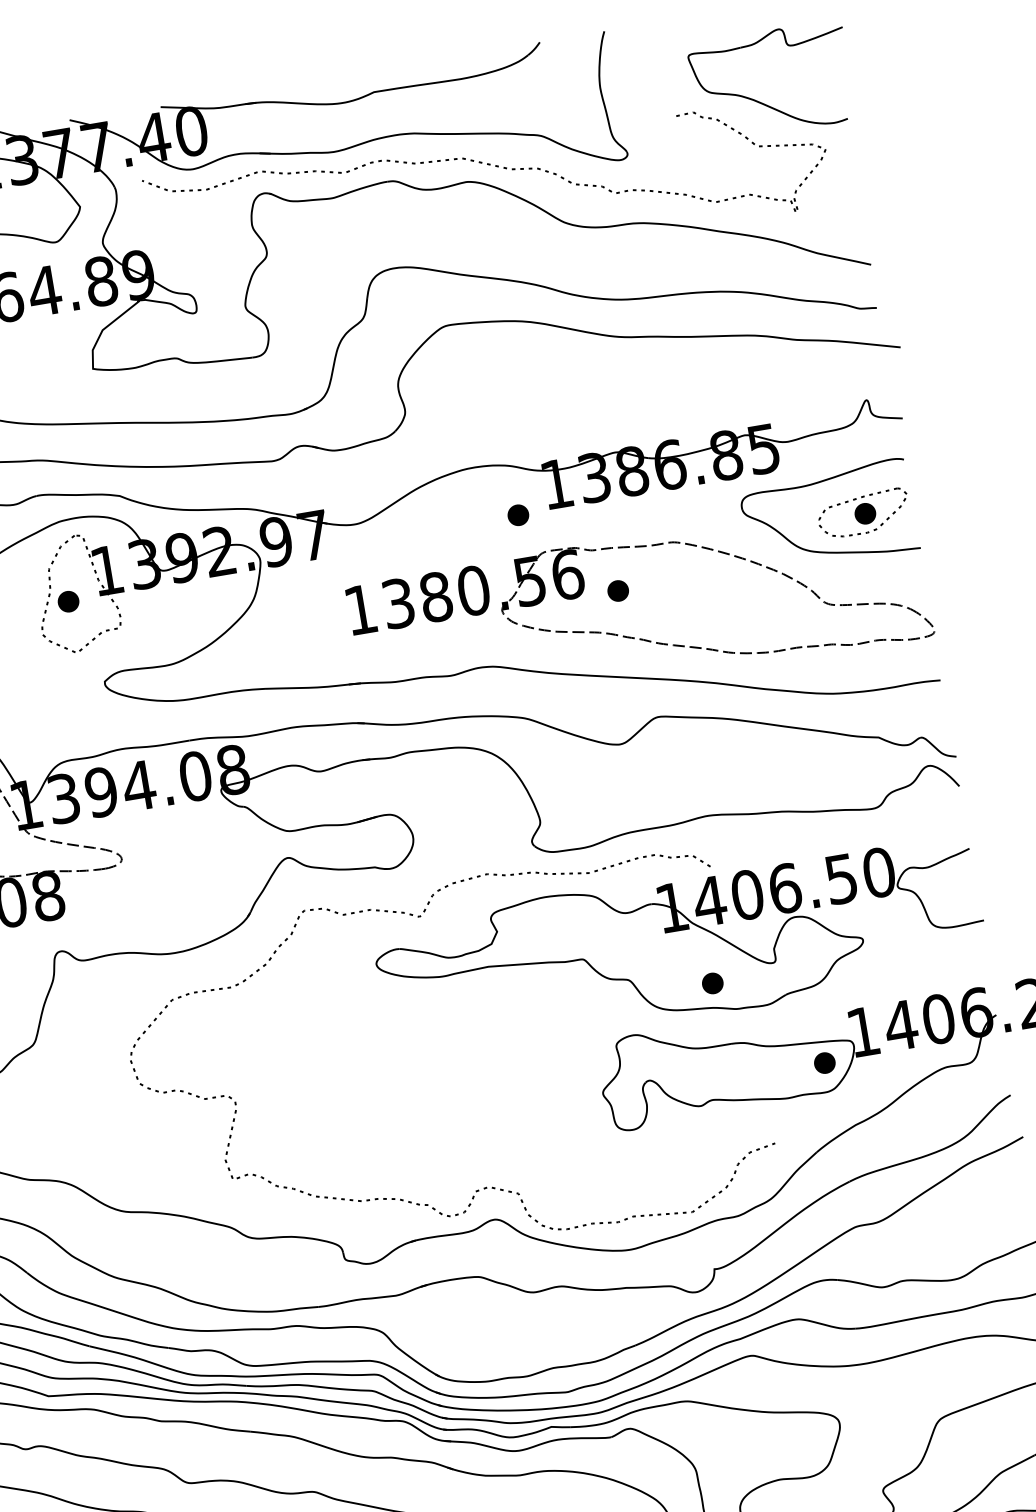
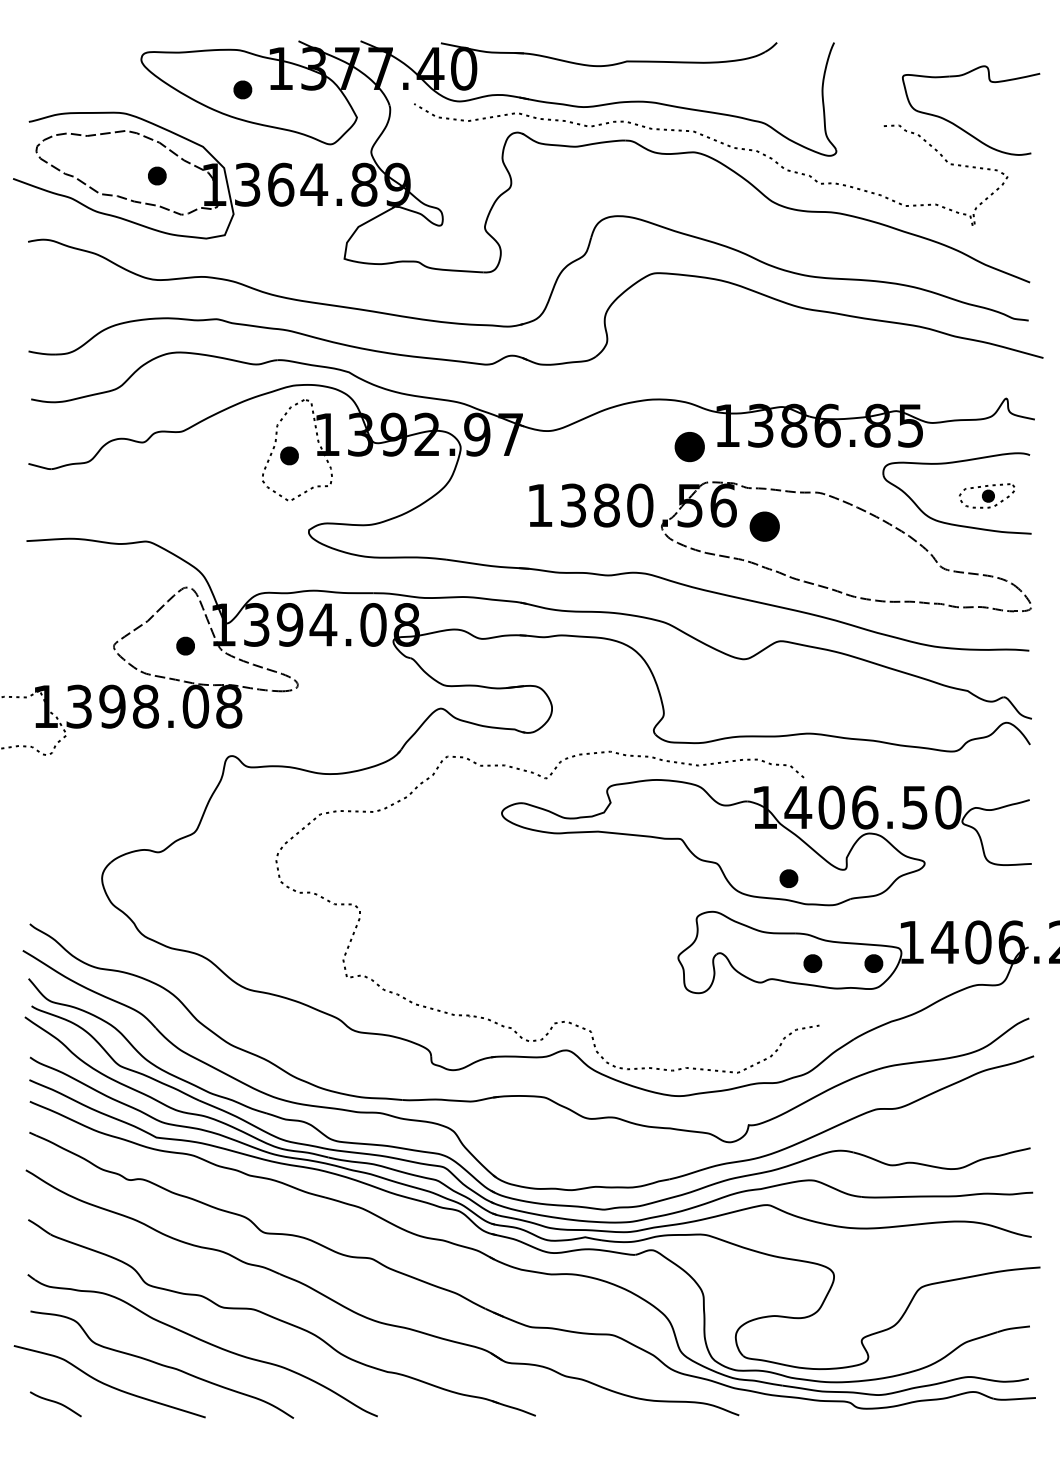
part: (863, 513) -> (987, 495), size x0.7
part: (518, 514) -> (689, 446), size x1.6
part: (618, 590) -> (764, 526), size x1.6
part: (755, 1074) -> (812, 963), added

